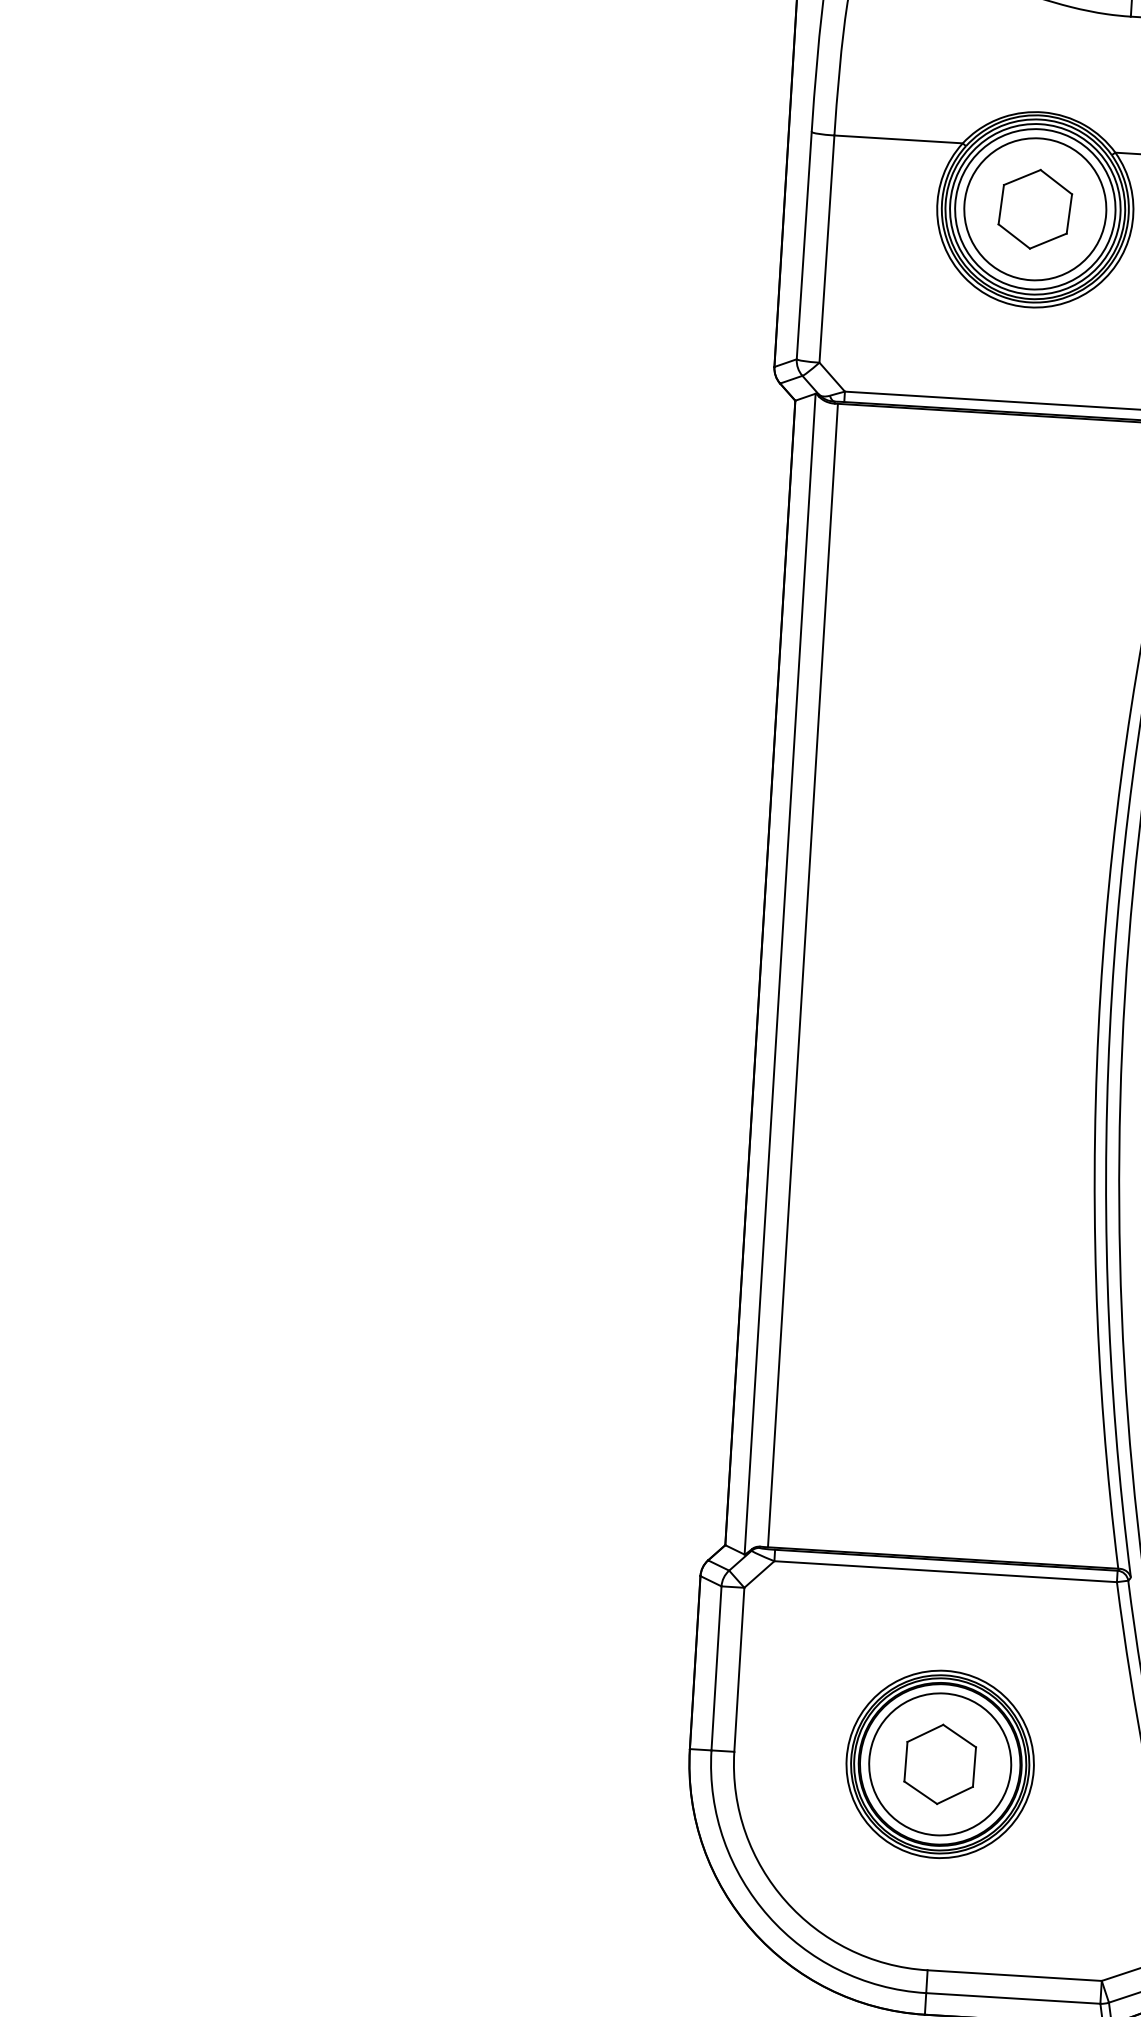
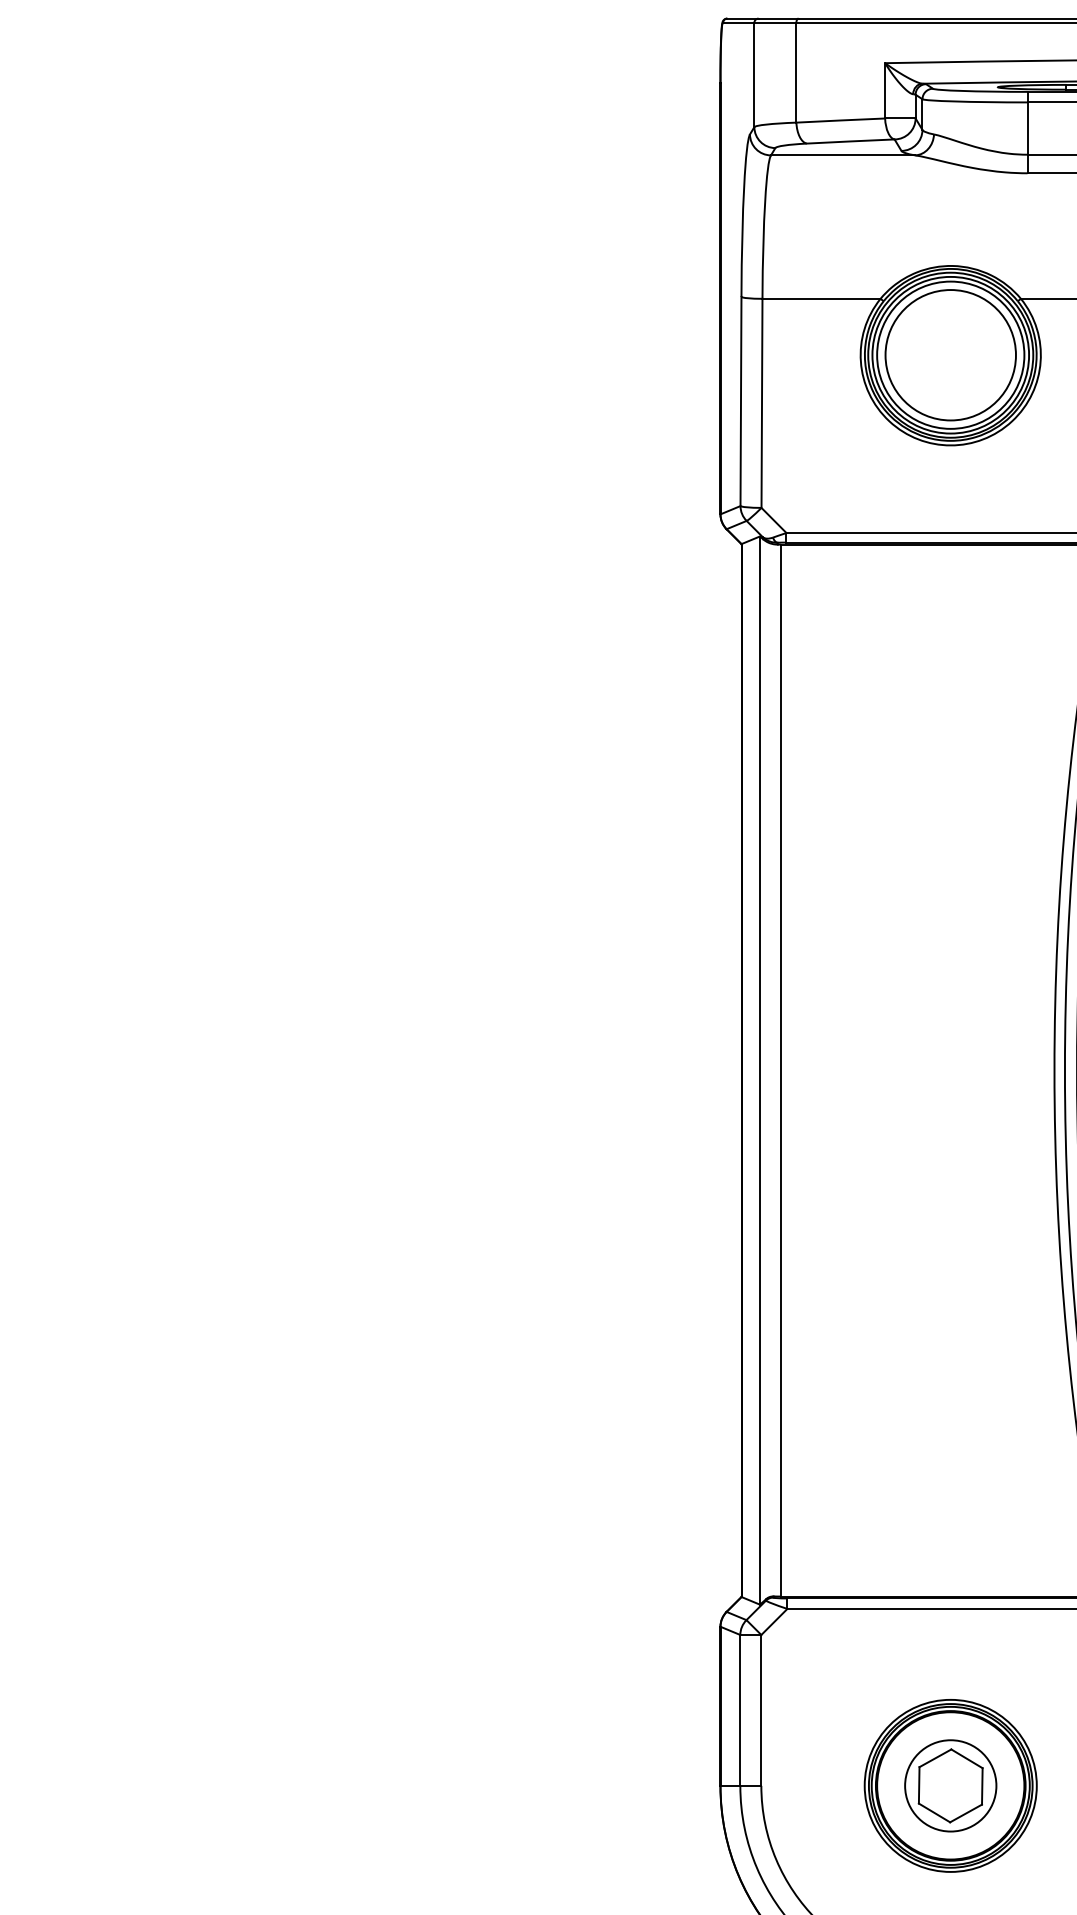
part: (1035, 208) -> (950, 354), removed
circle: (939, 1763) -> (950, 1785), size x0.7

